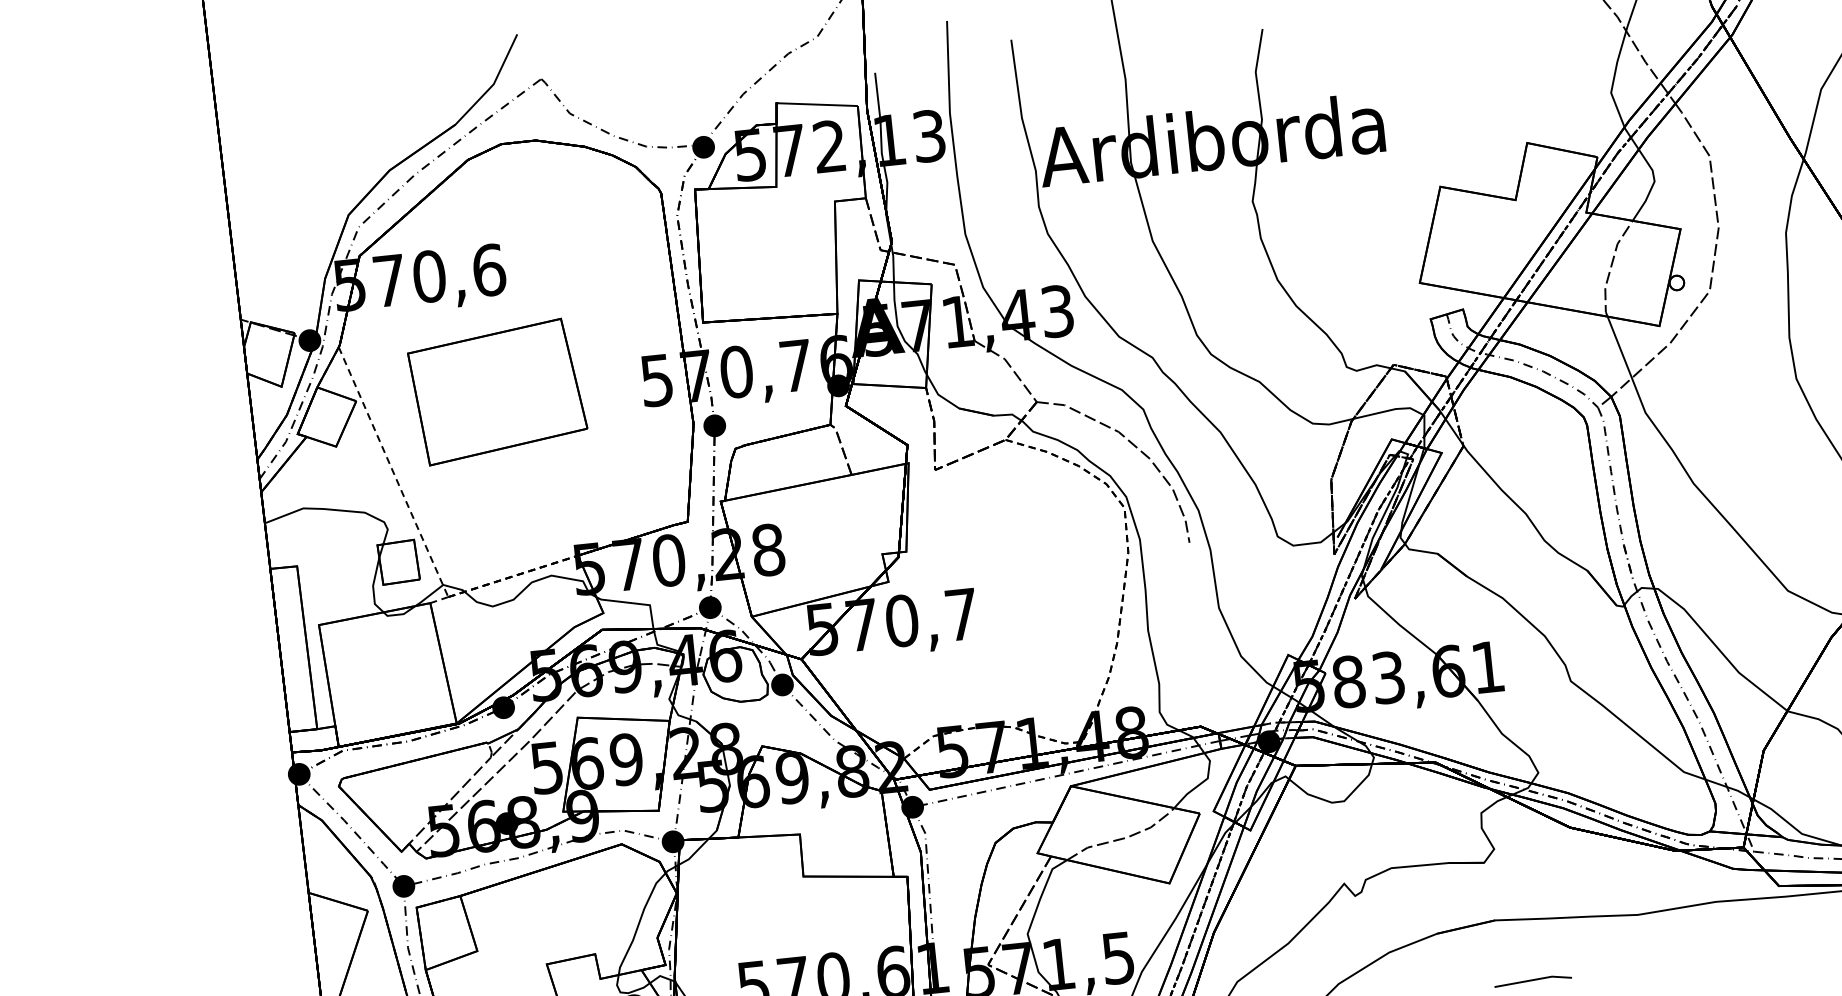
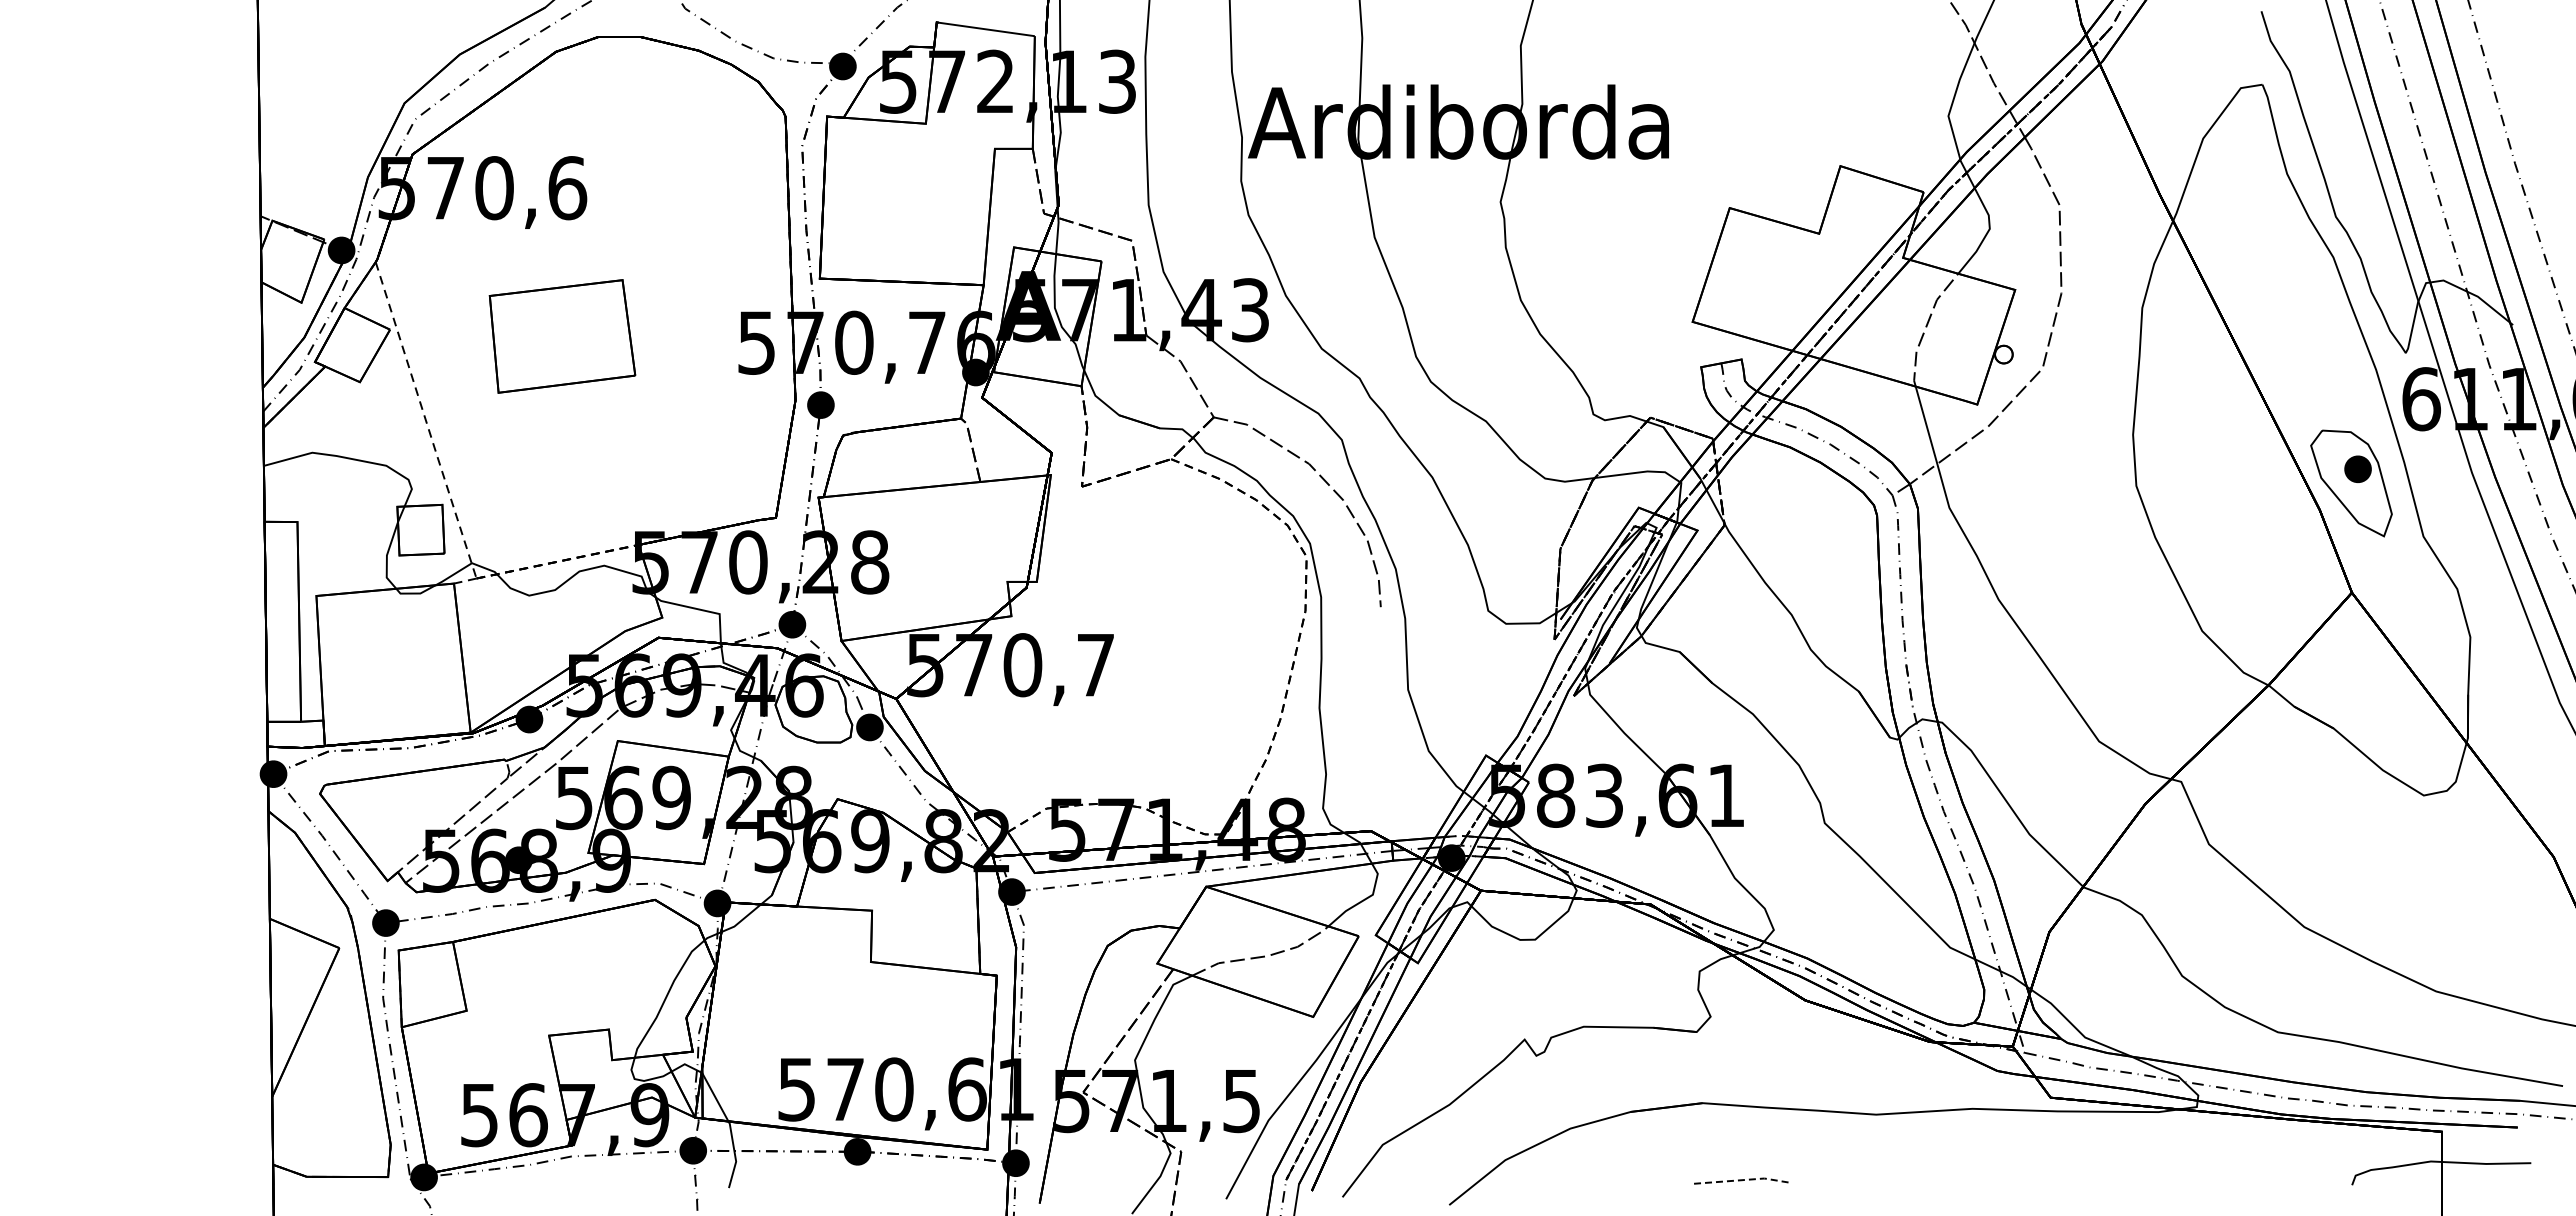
part: (497, 391) -> (562, 336), size x0.7
line: (1533, 980) -> (1741, 1180), solid -> dashed

